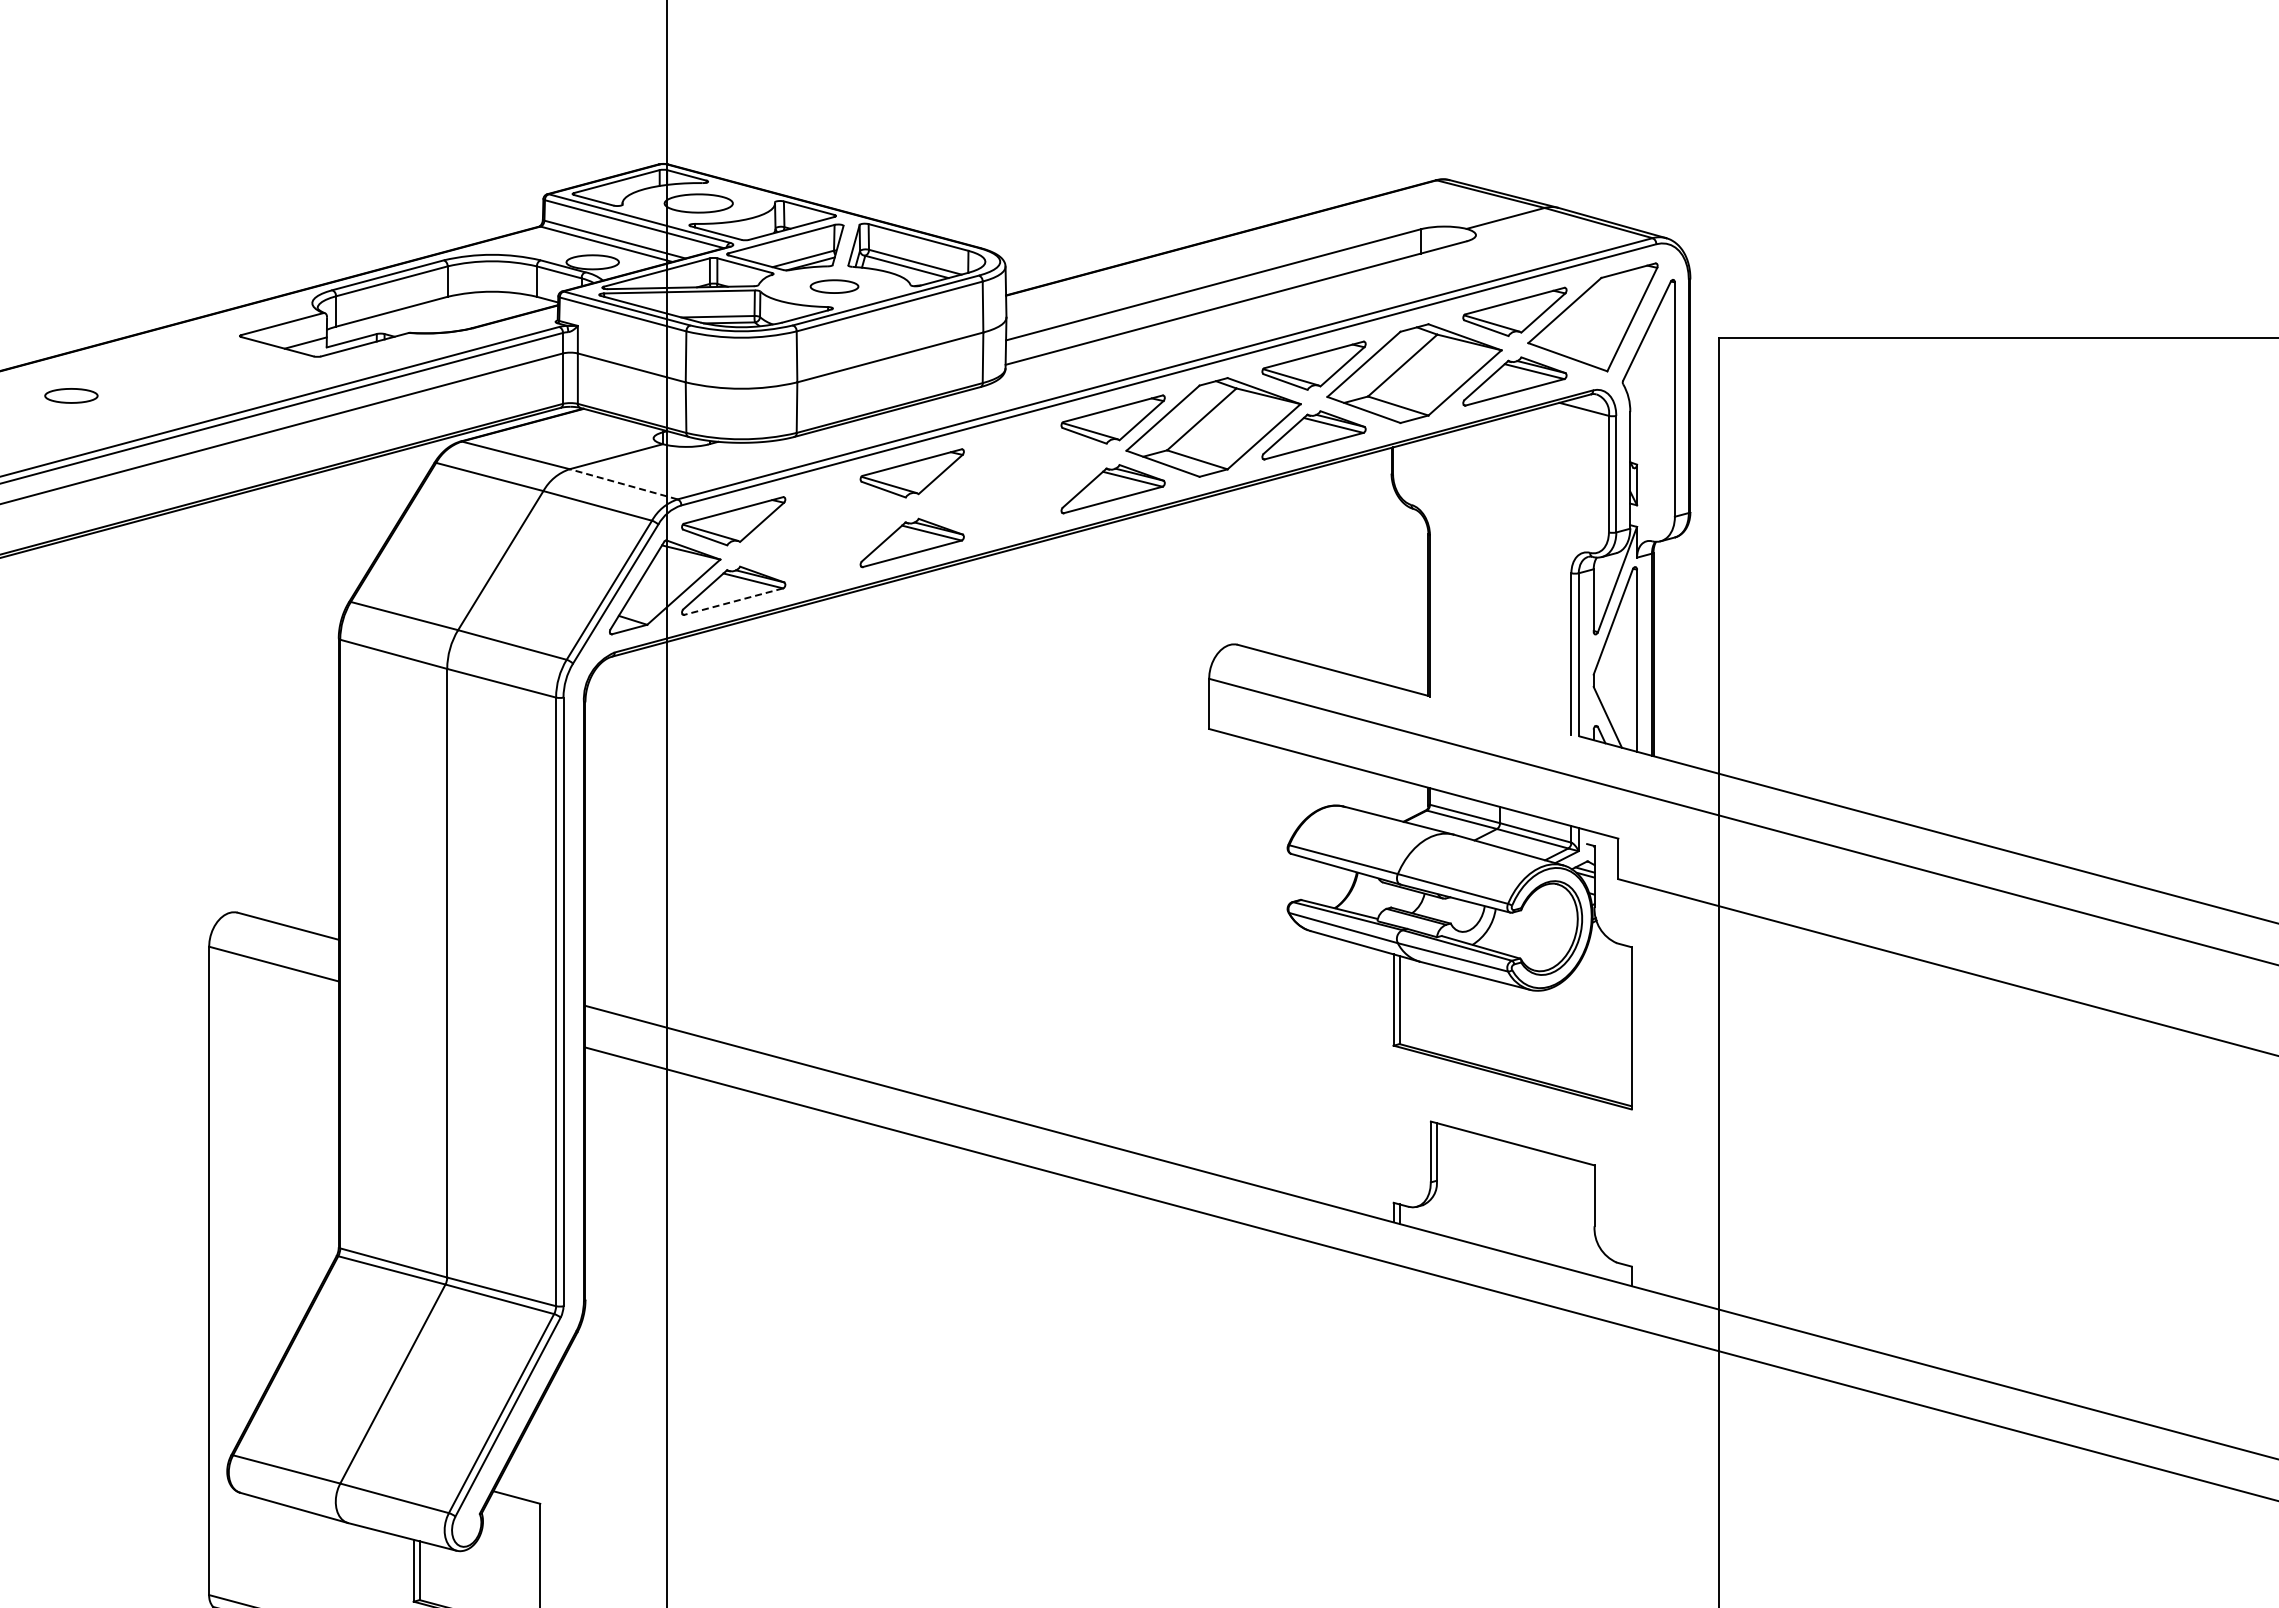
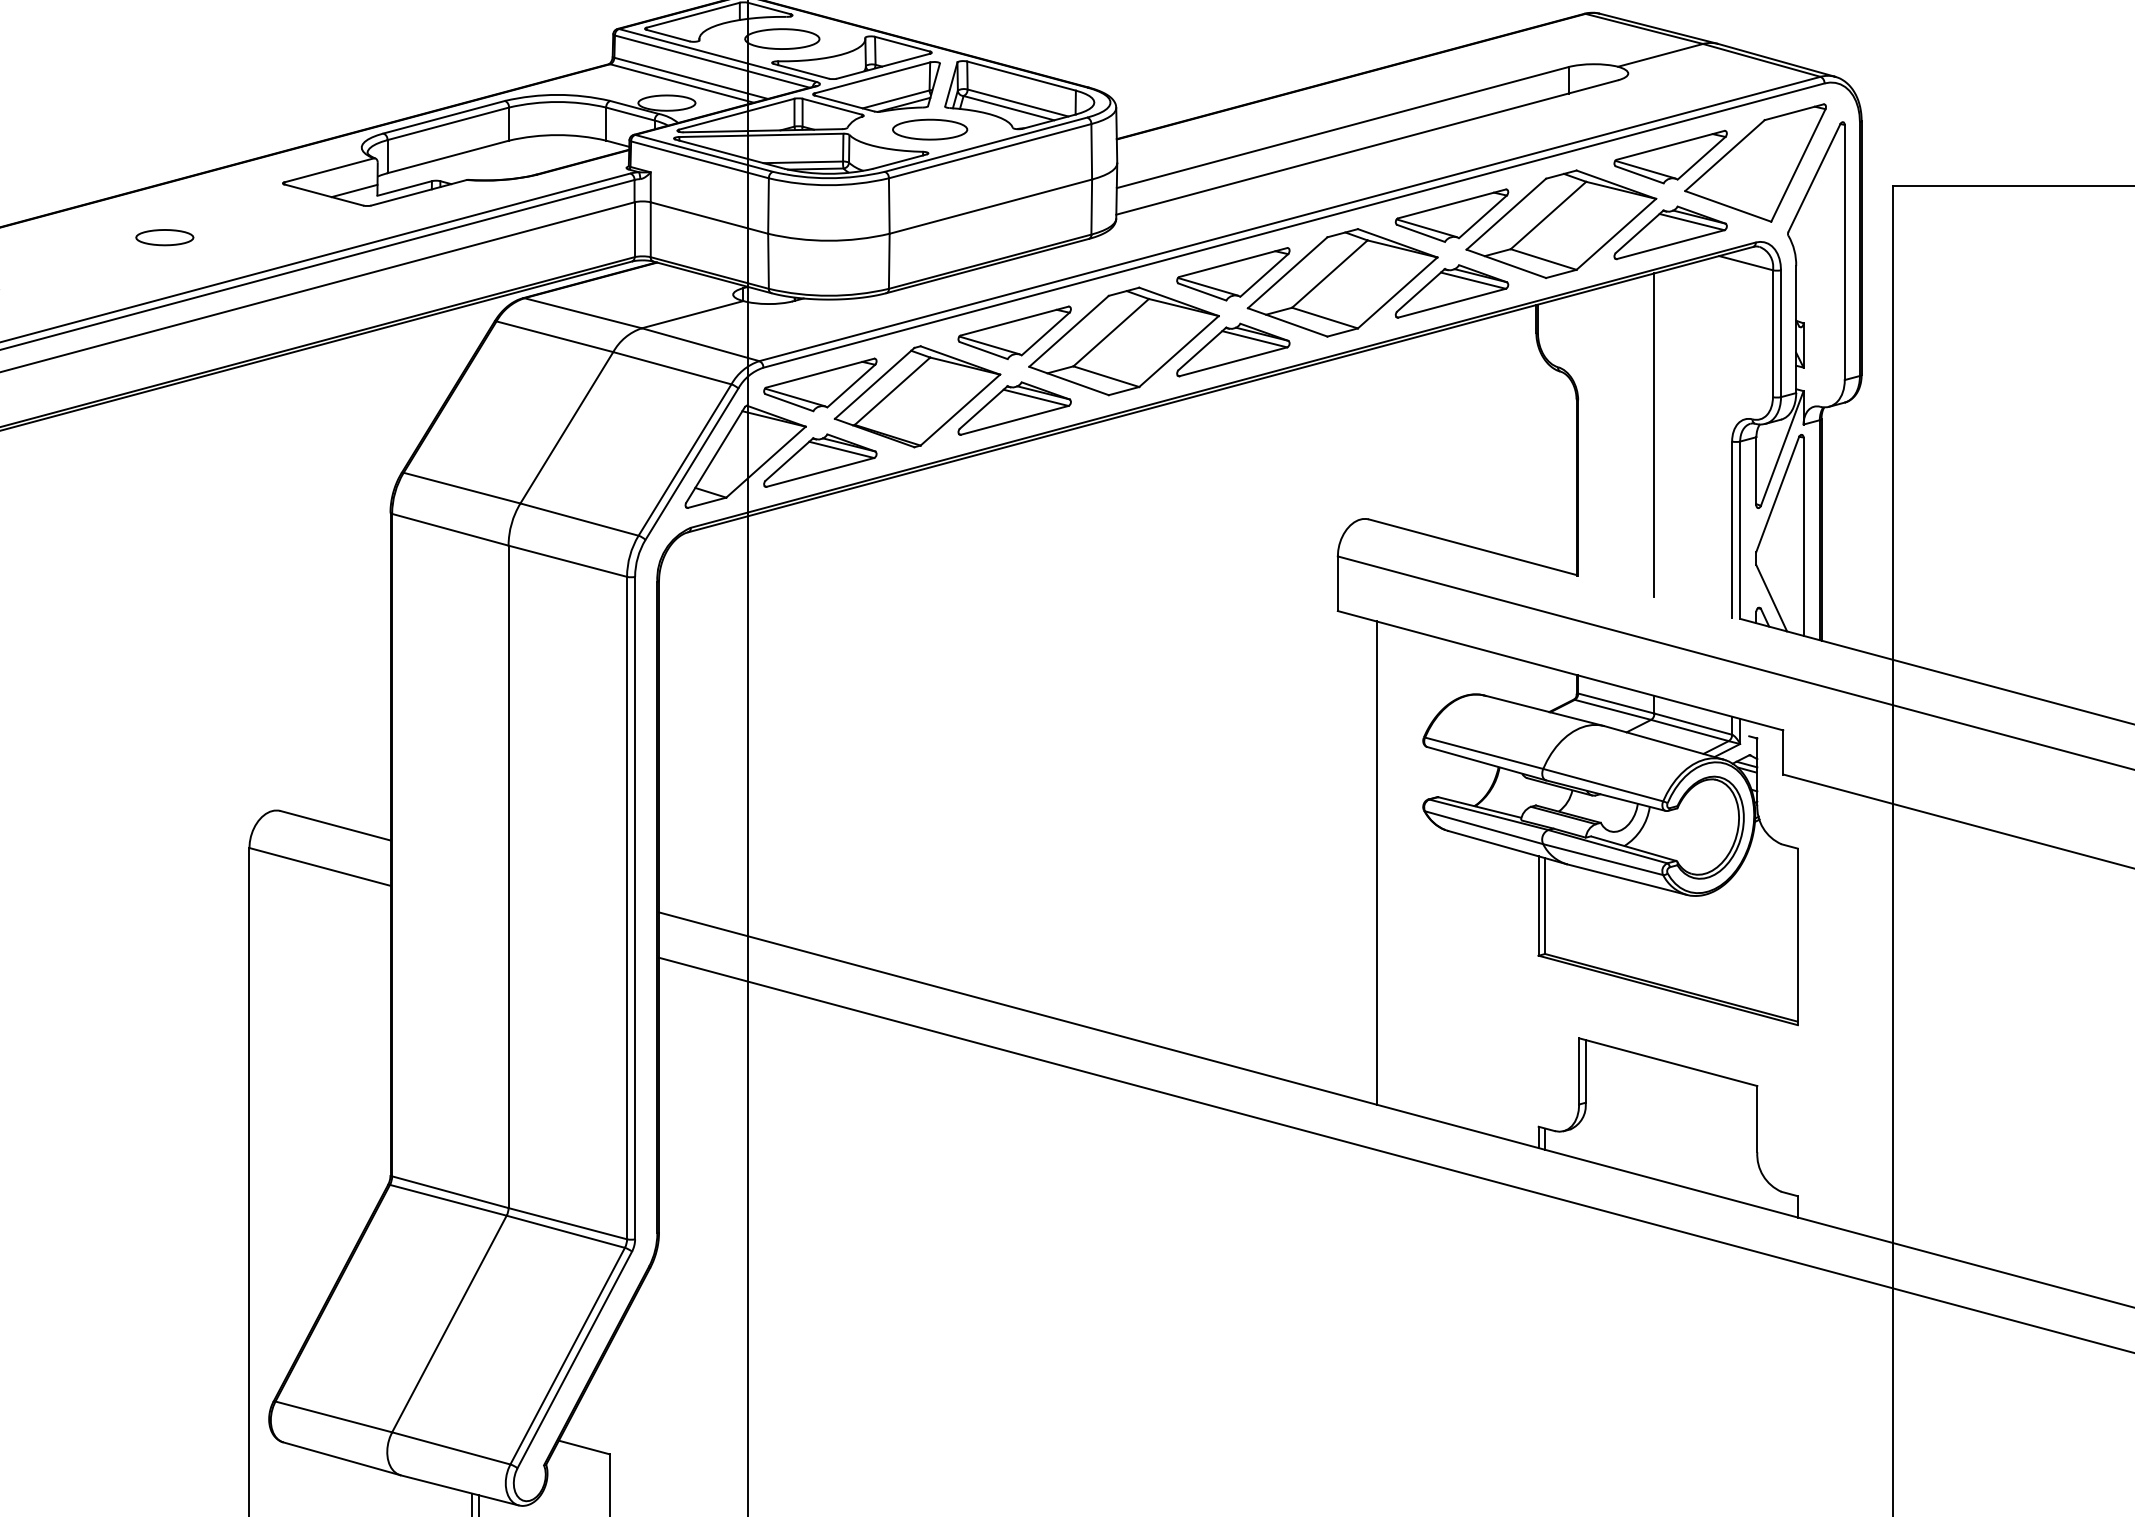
part: (834, 286) -> (930, 129), size x1.43
part: (71, 395) -> (164, 237), moved
part: (1012, 480) -> (1123, 340), added
line: (623, 484) -> (700, 344), dashed -> solid
part: (822, 531) -> (917, 396), added
line: (1500, 567) -> (1654, 435), added
line: (733, 601) -> (820, 472), dashed -> solid
line: (1244, 960) -> (1376, 863), added

